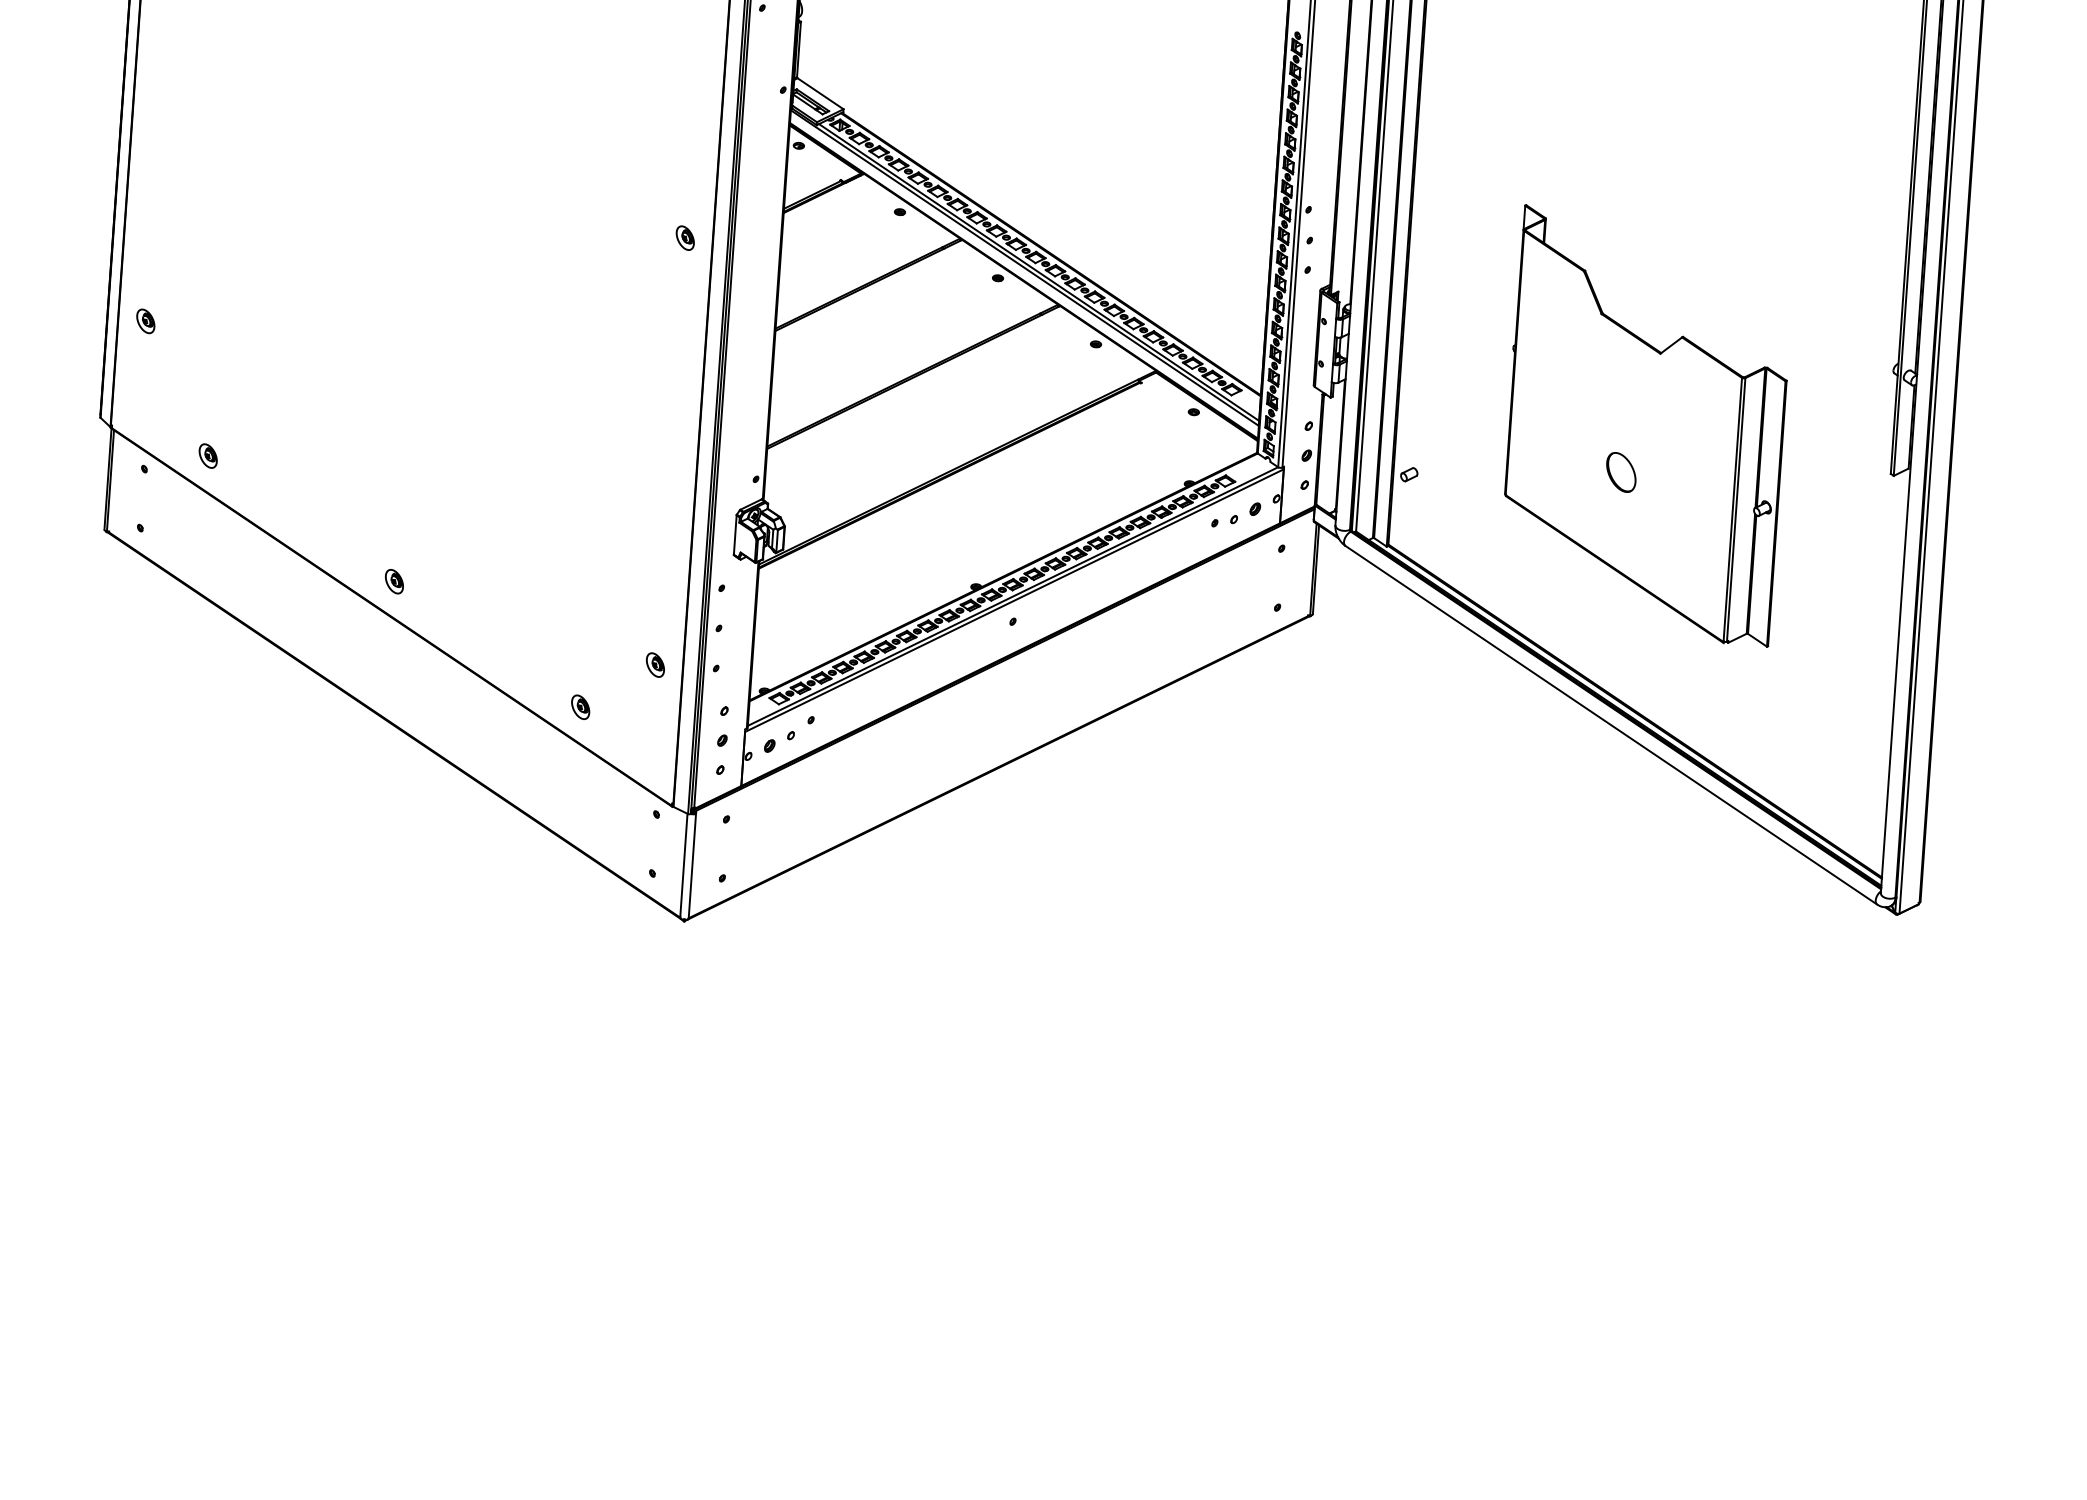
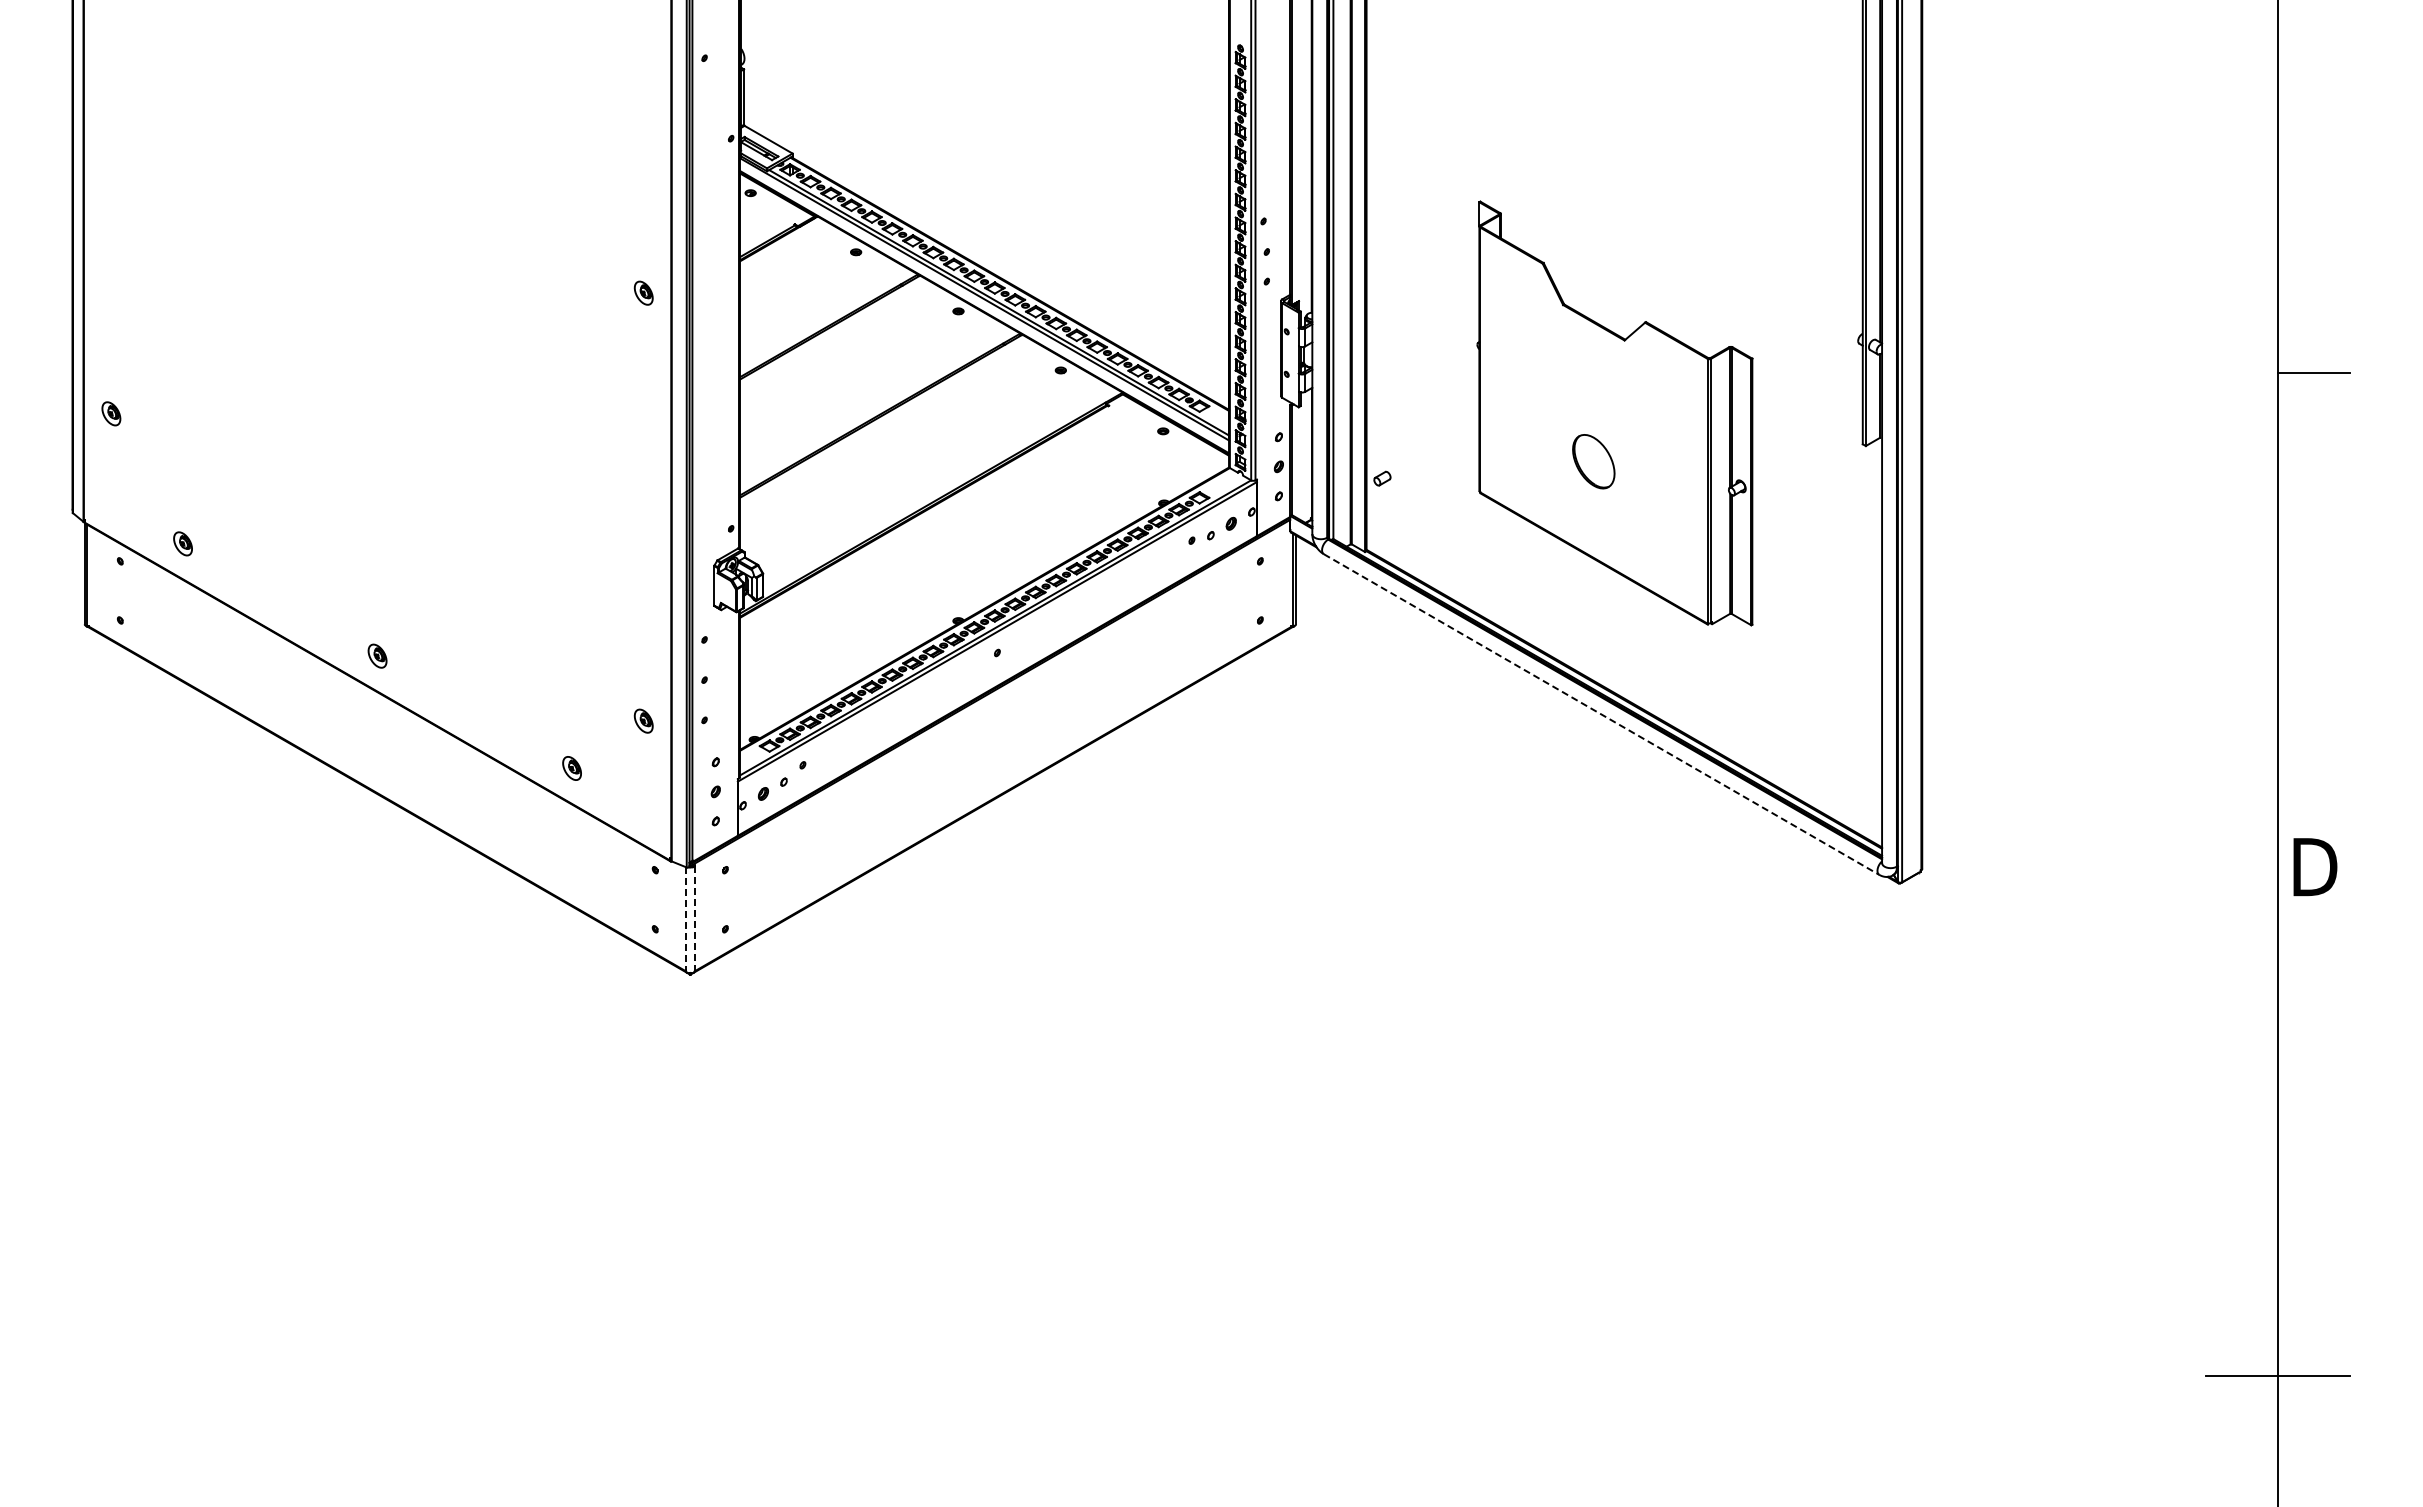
part: (1620, 472) -> (1593, 461), size x1.4
line: (1611, 725) -> (1601, 714), solid -> dashed
line: (684, 865) -> (686, 919), solid -> dashed
line: (692, 865) -> (694, 918), solid -> dashed

